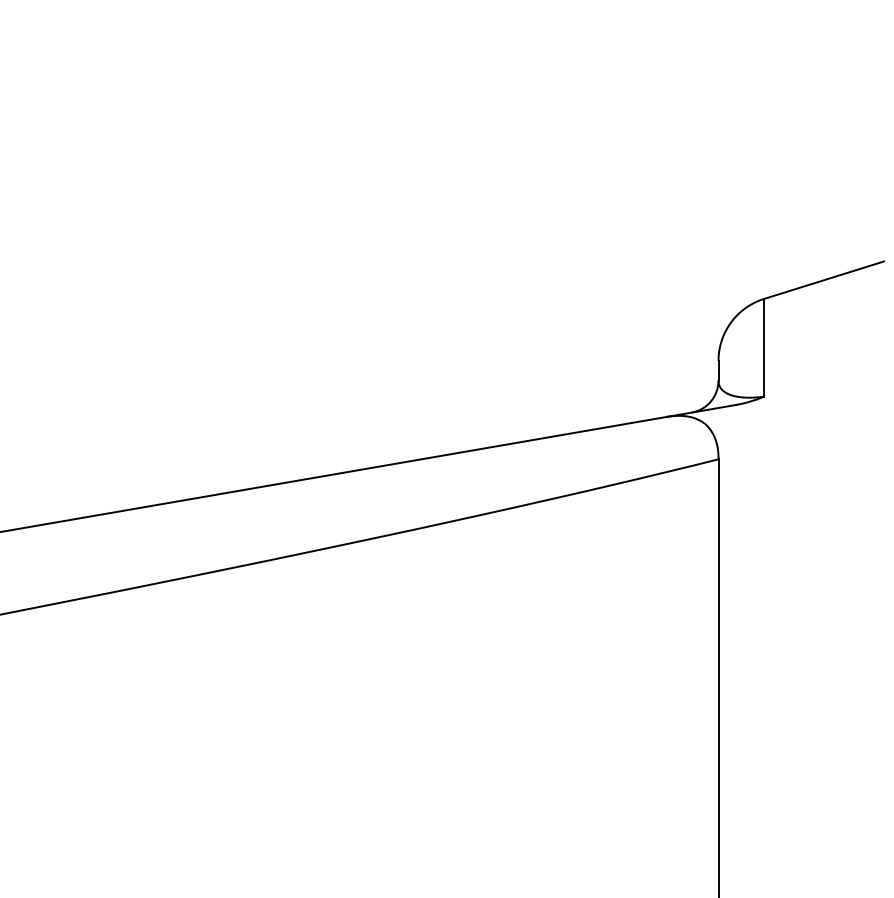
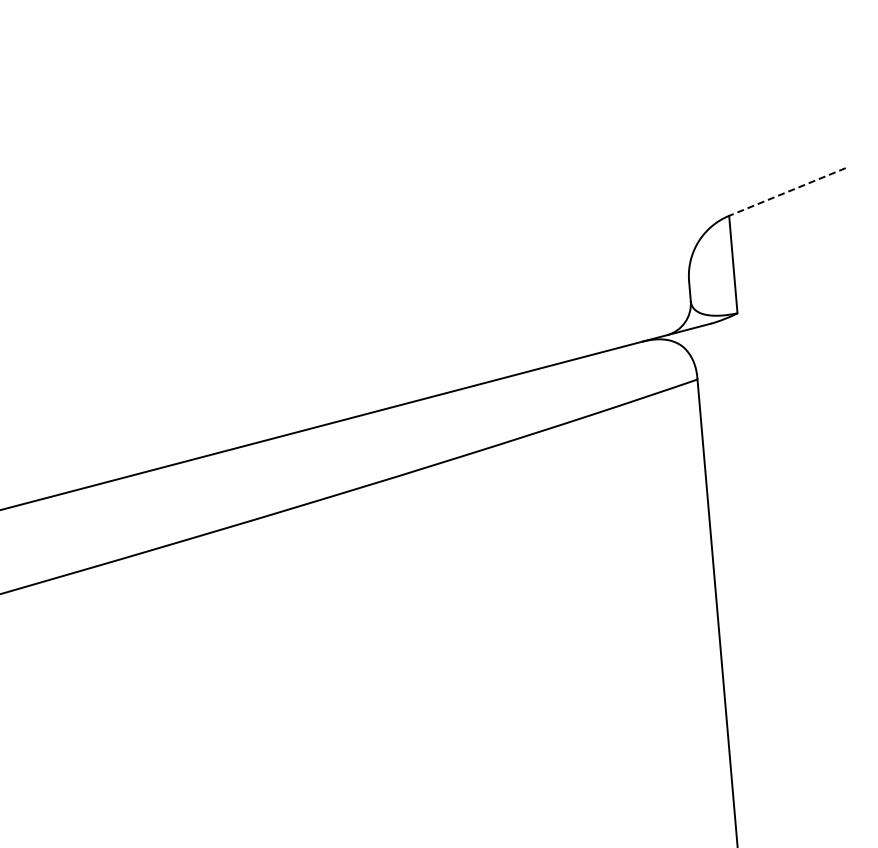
line: (824, 280) -> (787, 192), solid -> dashed

